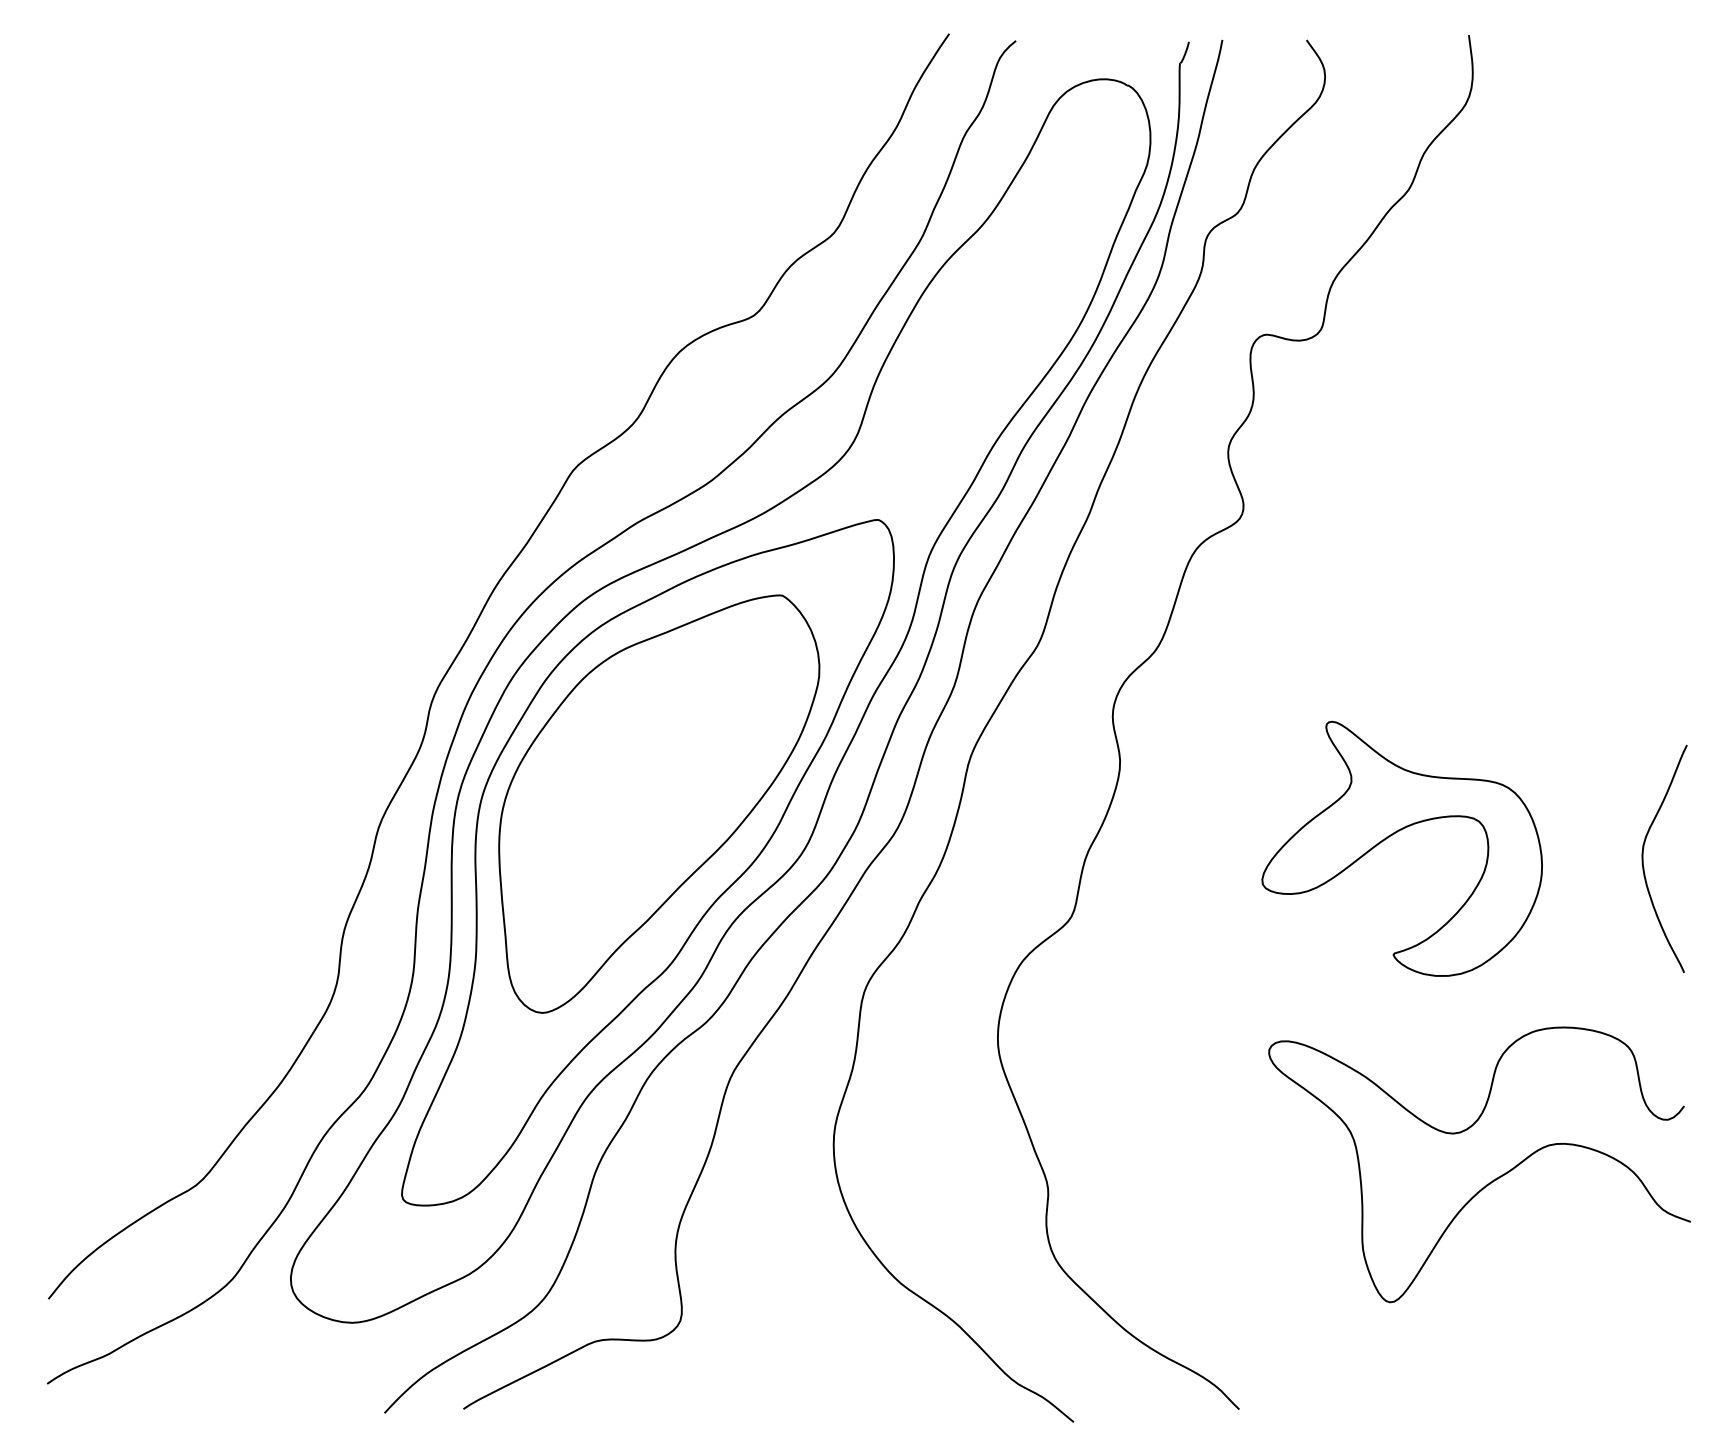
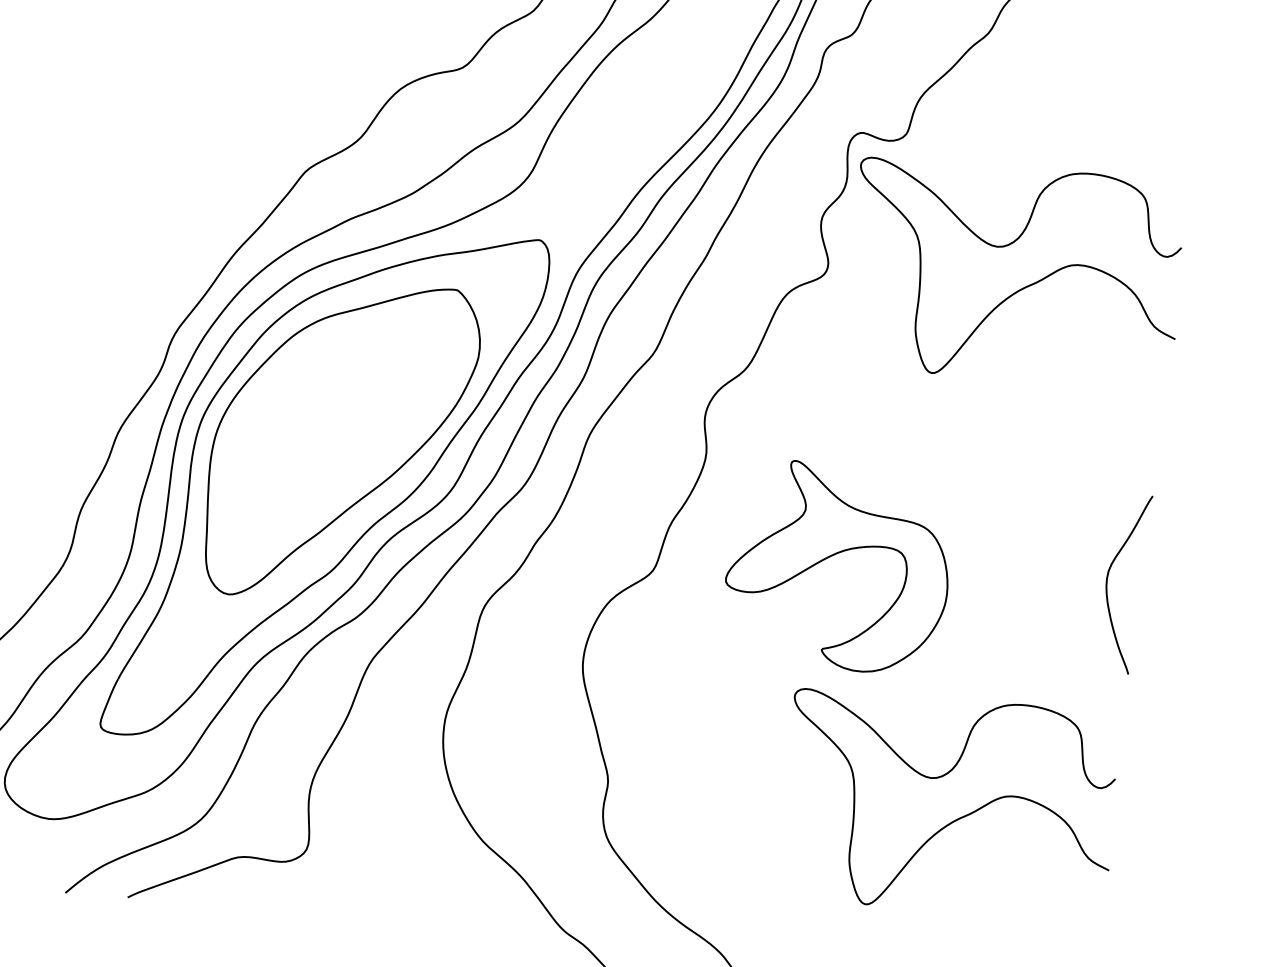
curve: (1490, 504) -> (1022, 288), added
part: (1391, 836) -> (831, 556), moved

